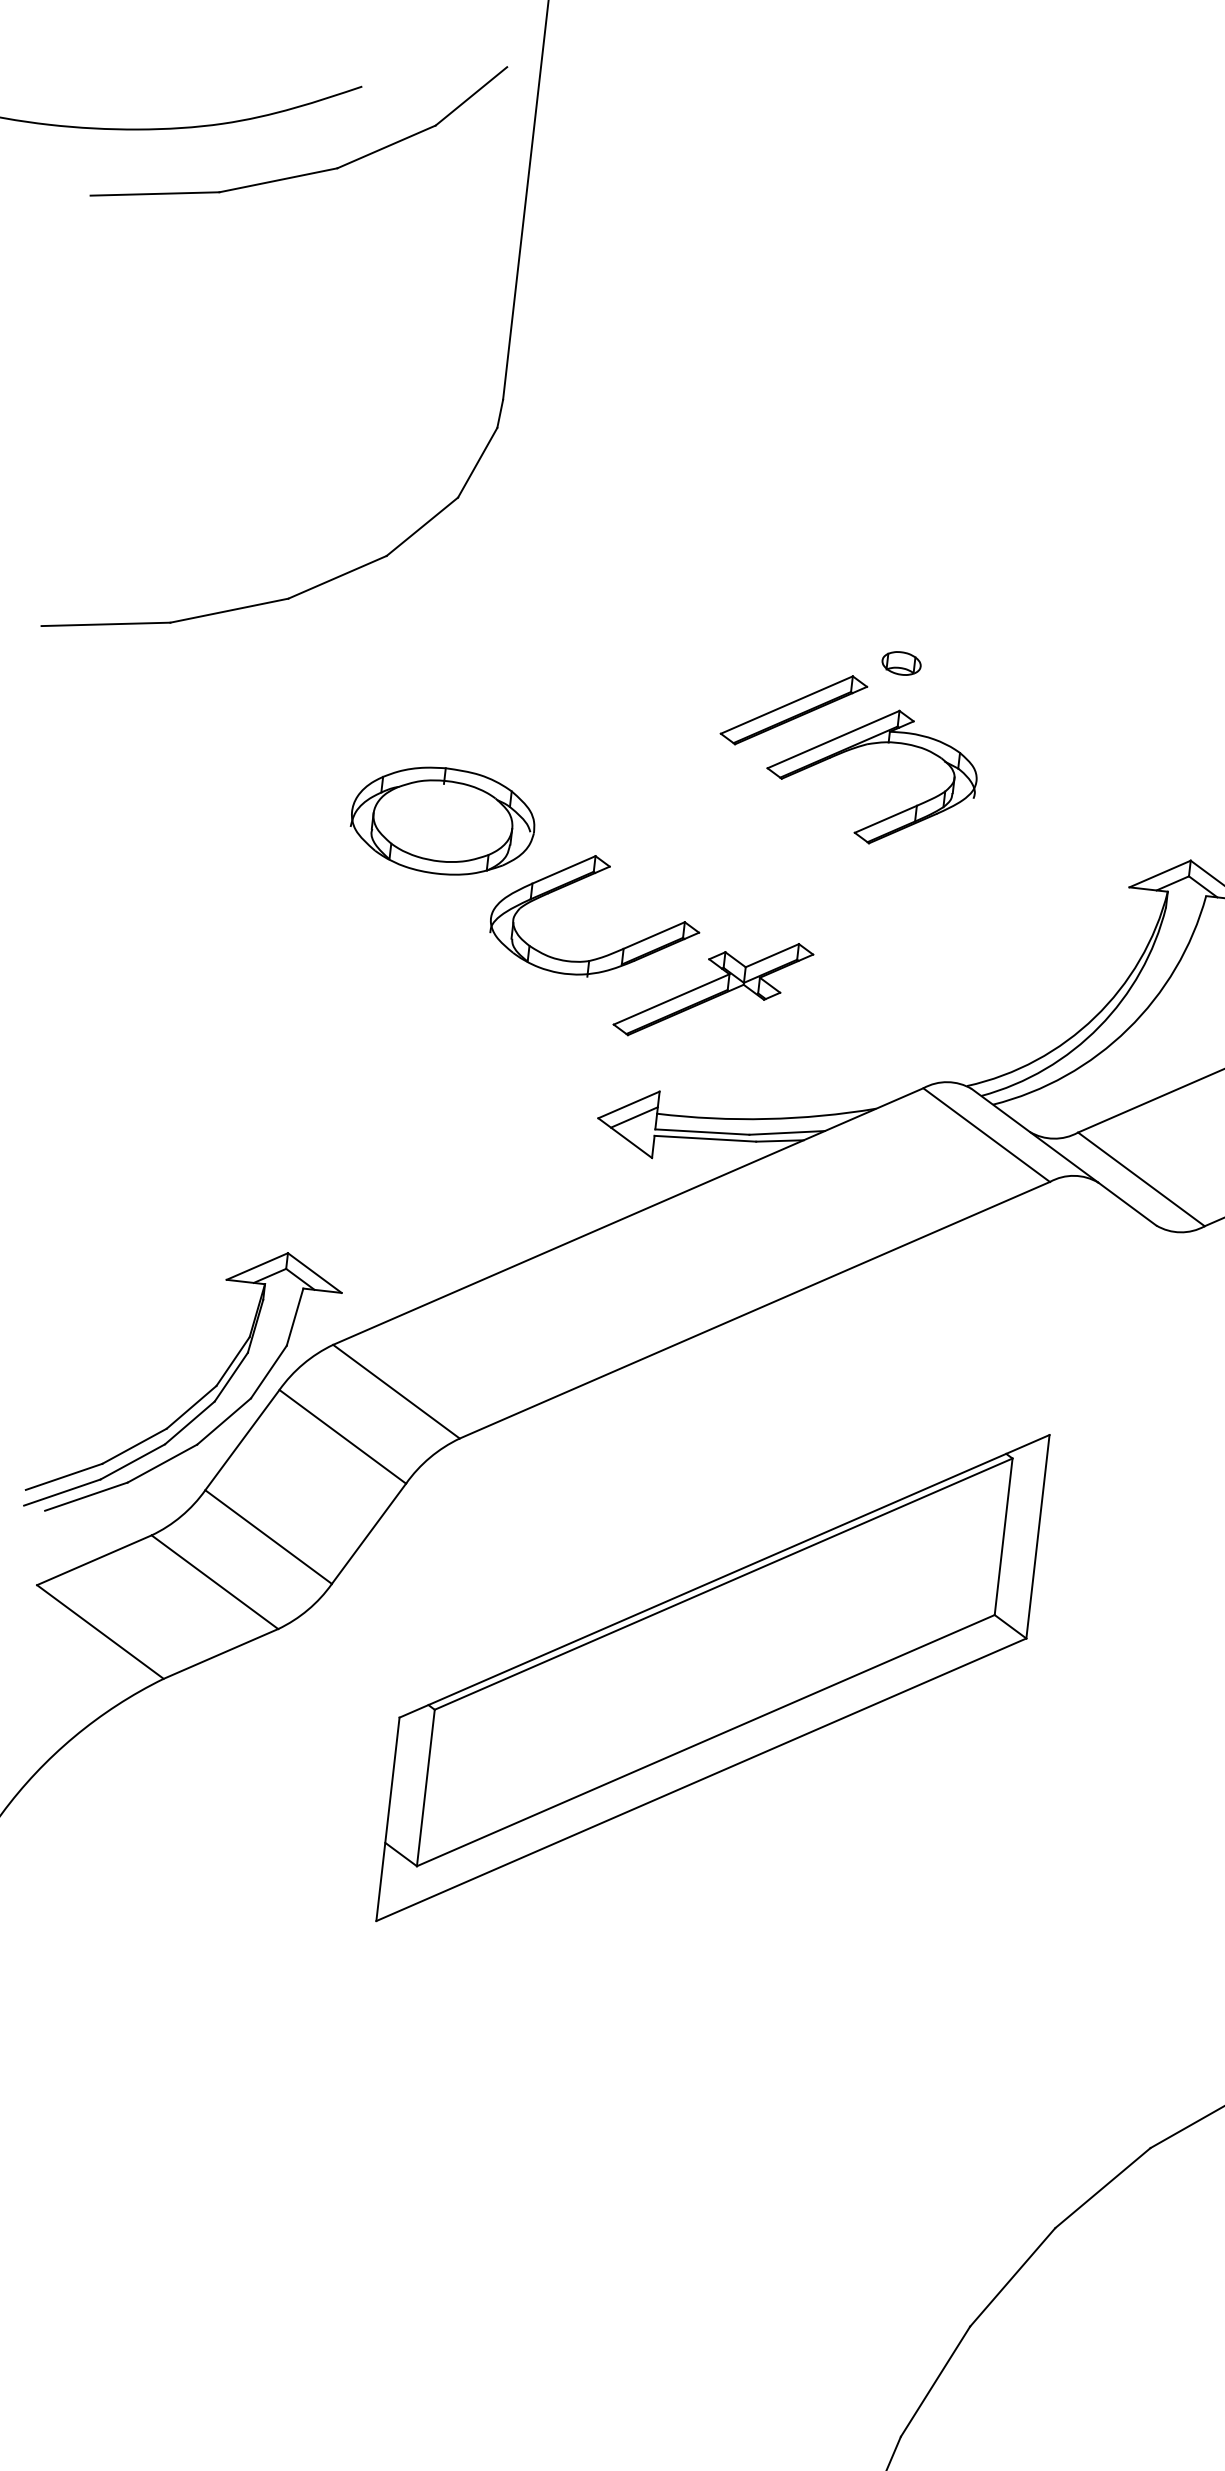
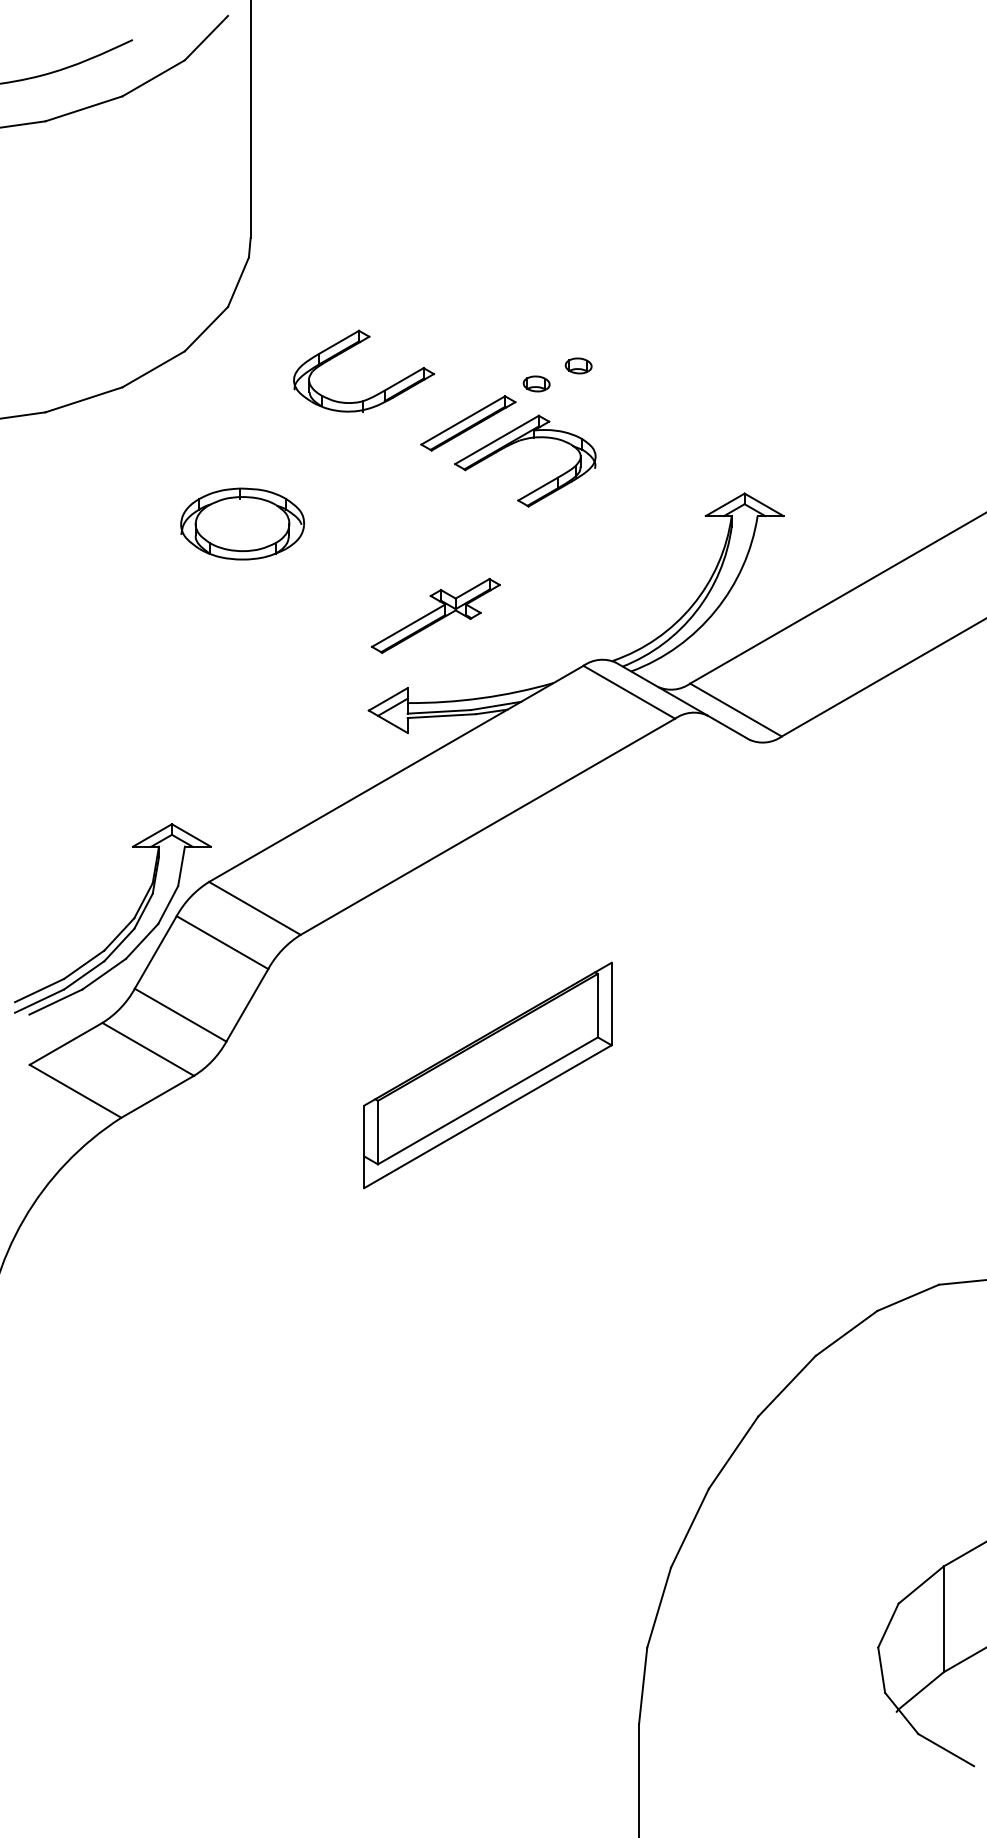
part: (966, 643) -> (578, 365), added
part: (581, 881) -> (351, 348), moved
part: (712, 1678) -> (487, 1075), size x0.6

